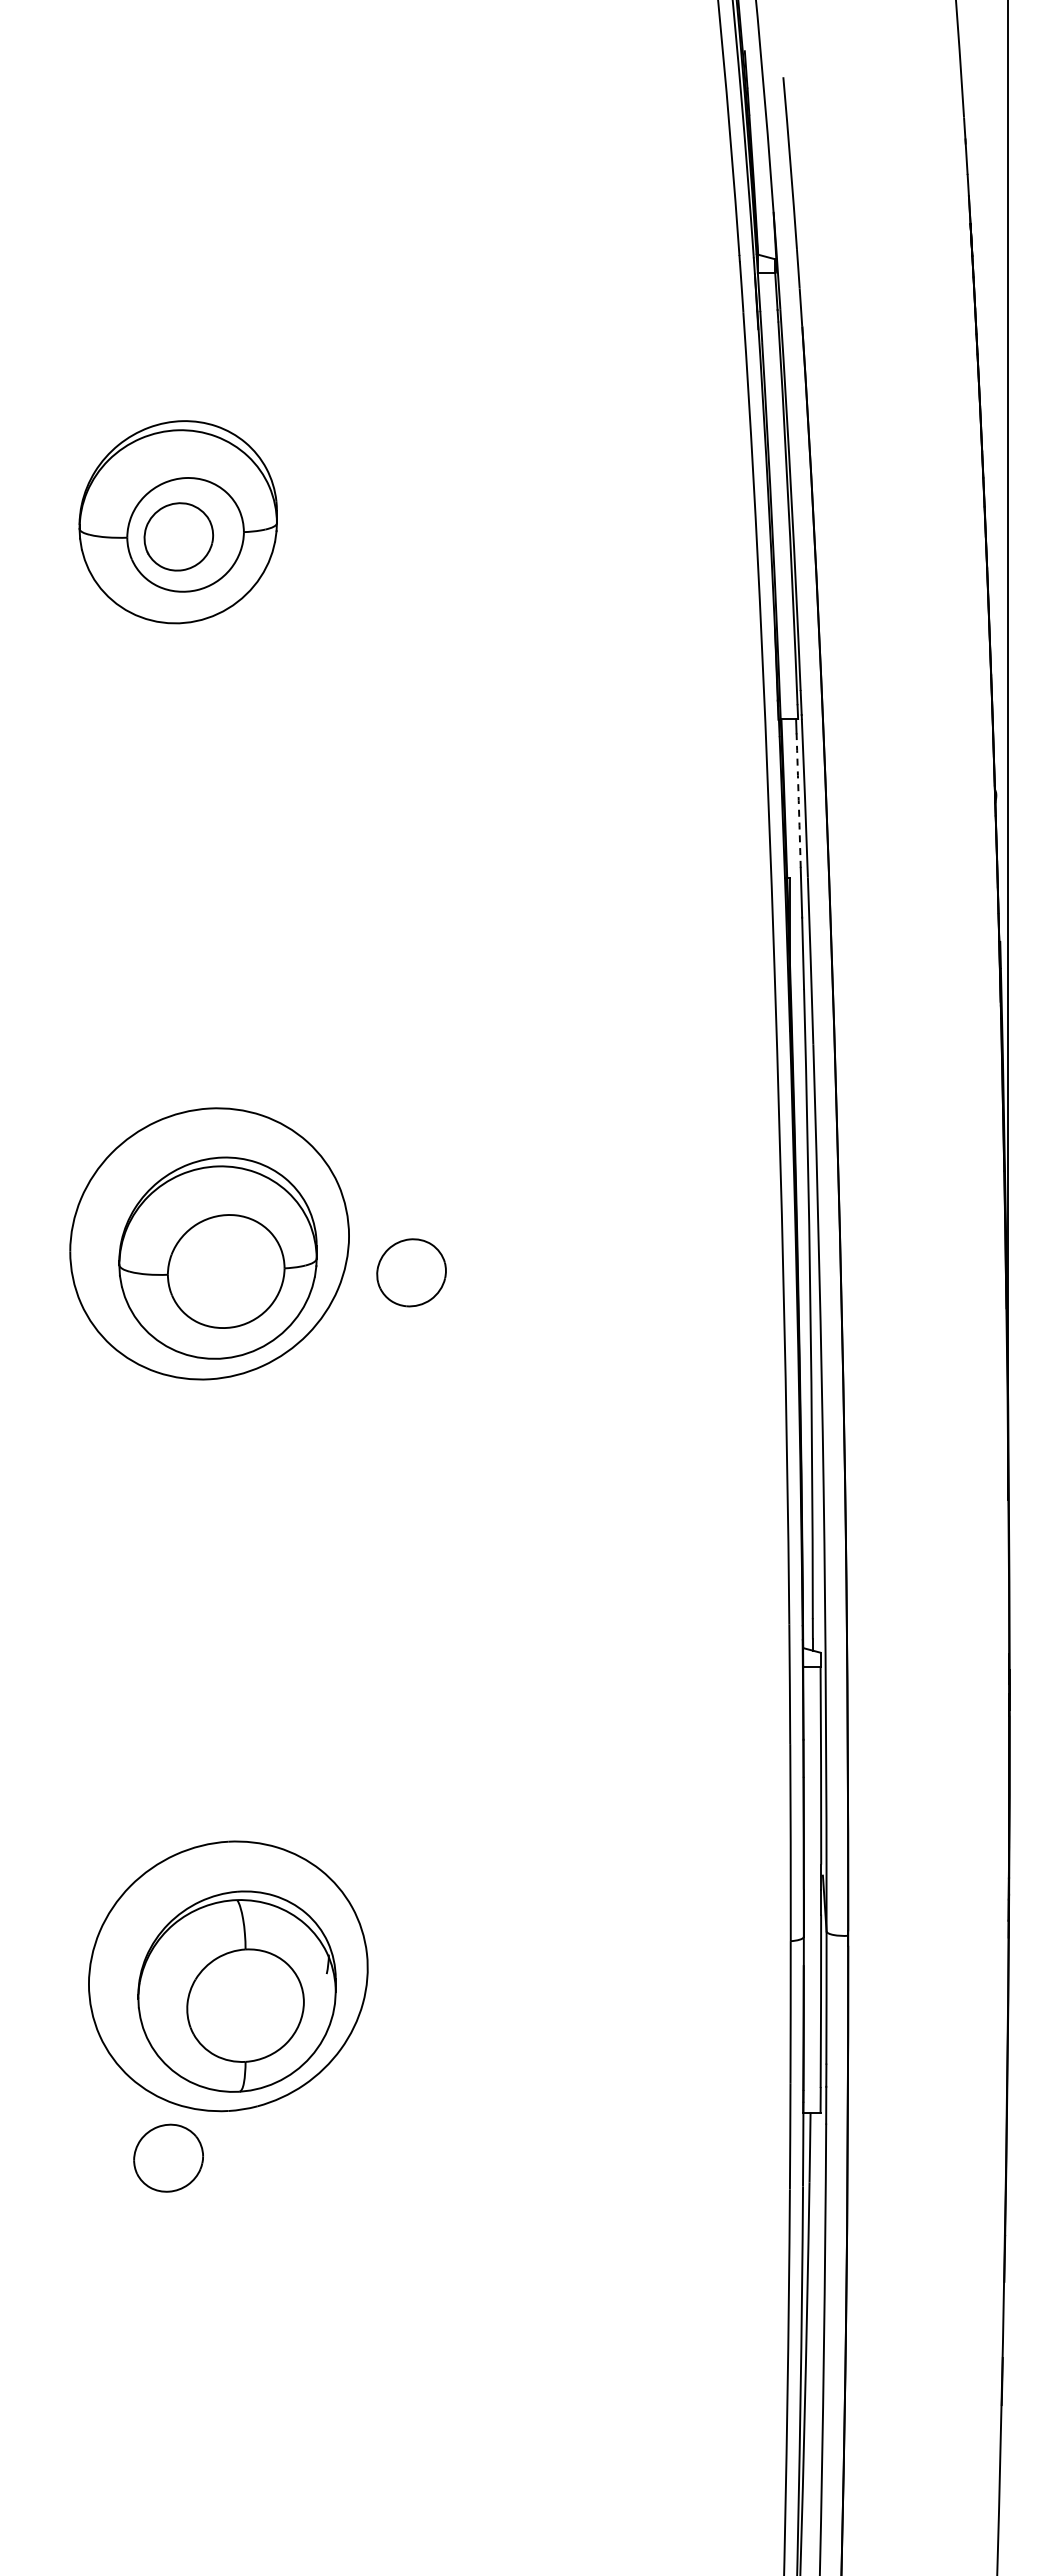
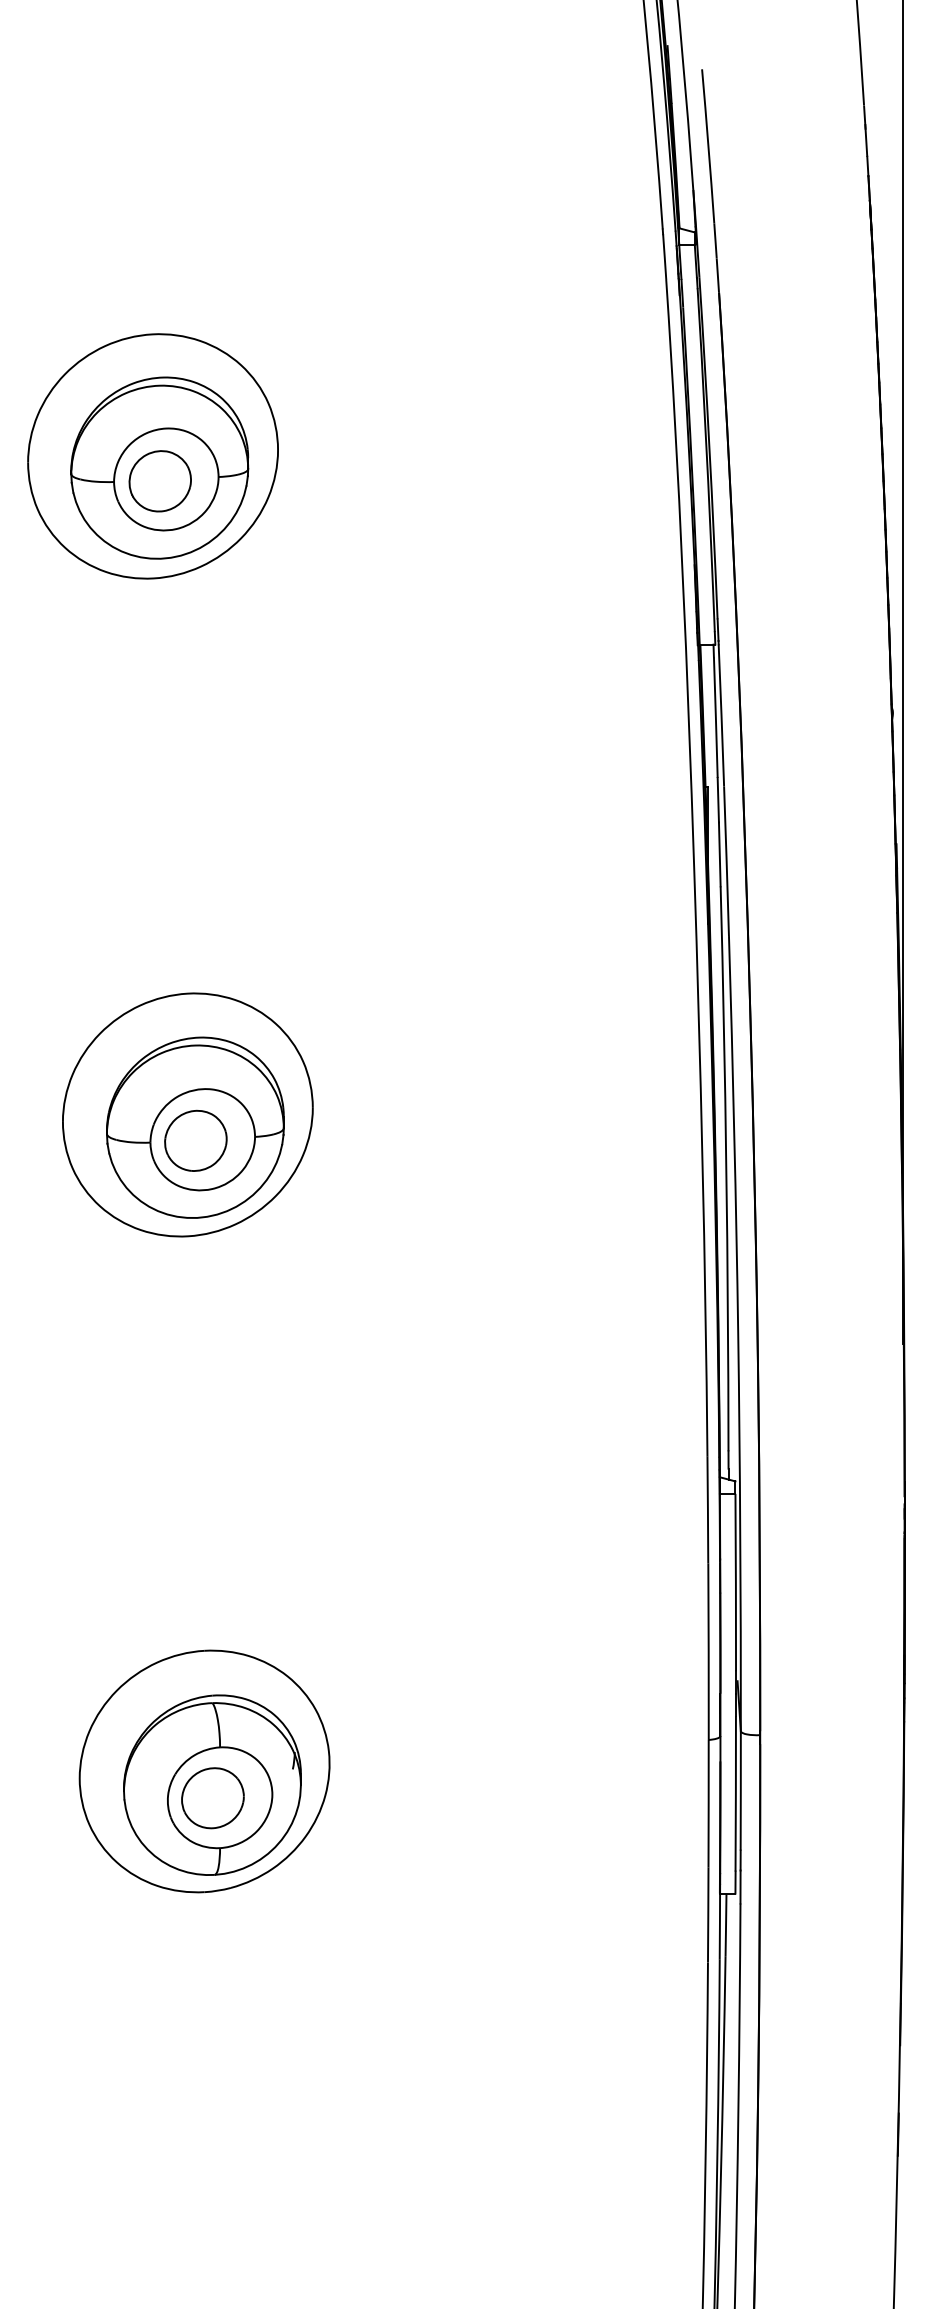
part: (170, 508) -> (152, 455), added
arc: (798, 800) -> (715, 717), dashed -> solid
part: (411, 1272) -> (195, 1140), moved
part: (168, 2157) -> (212, 1797), moved

